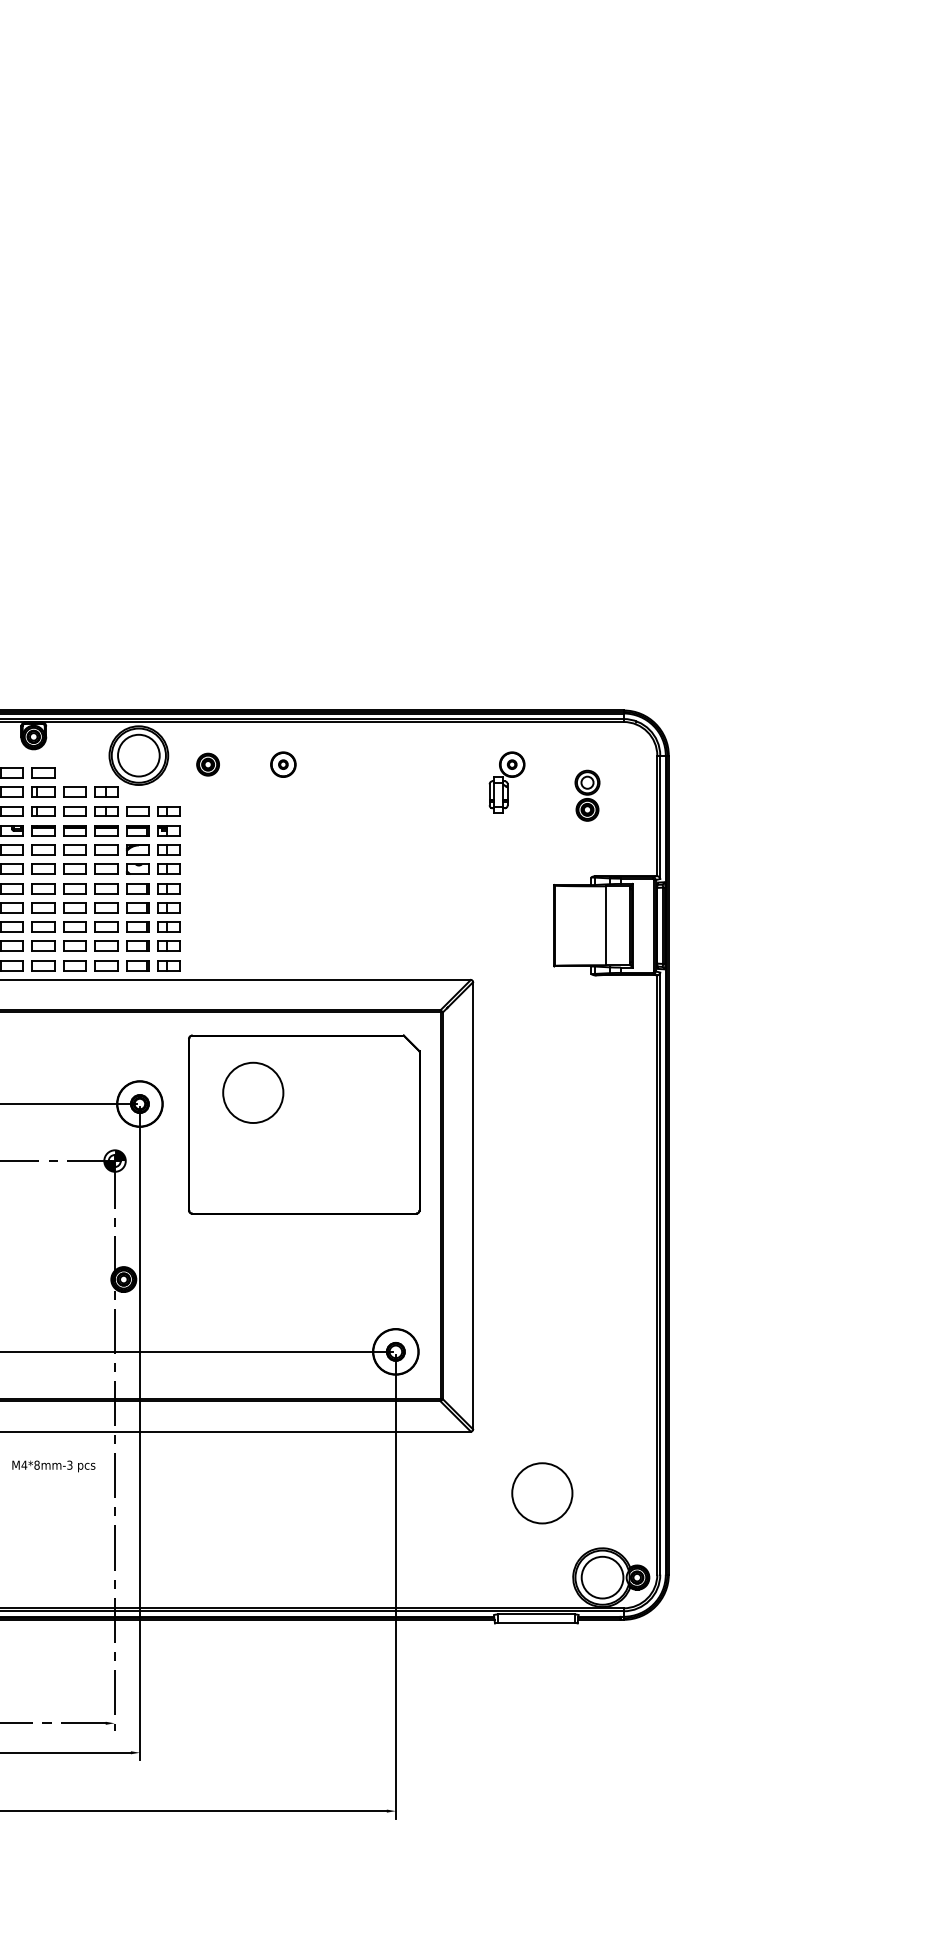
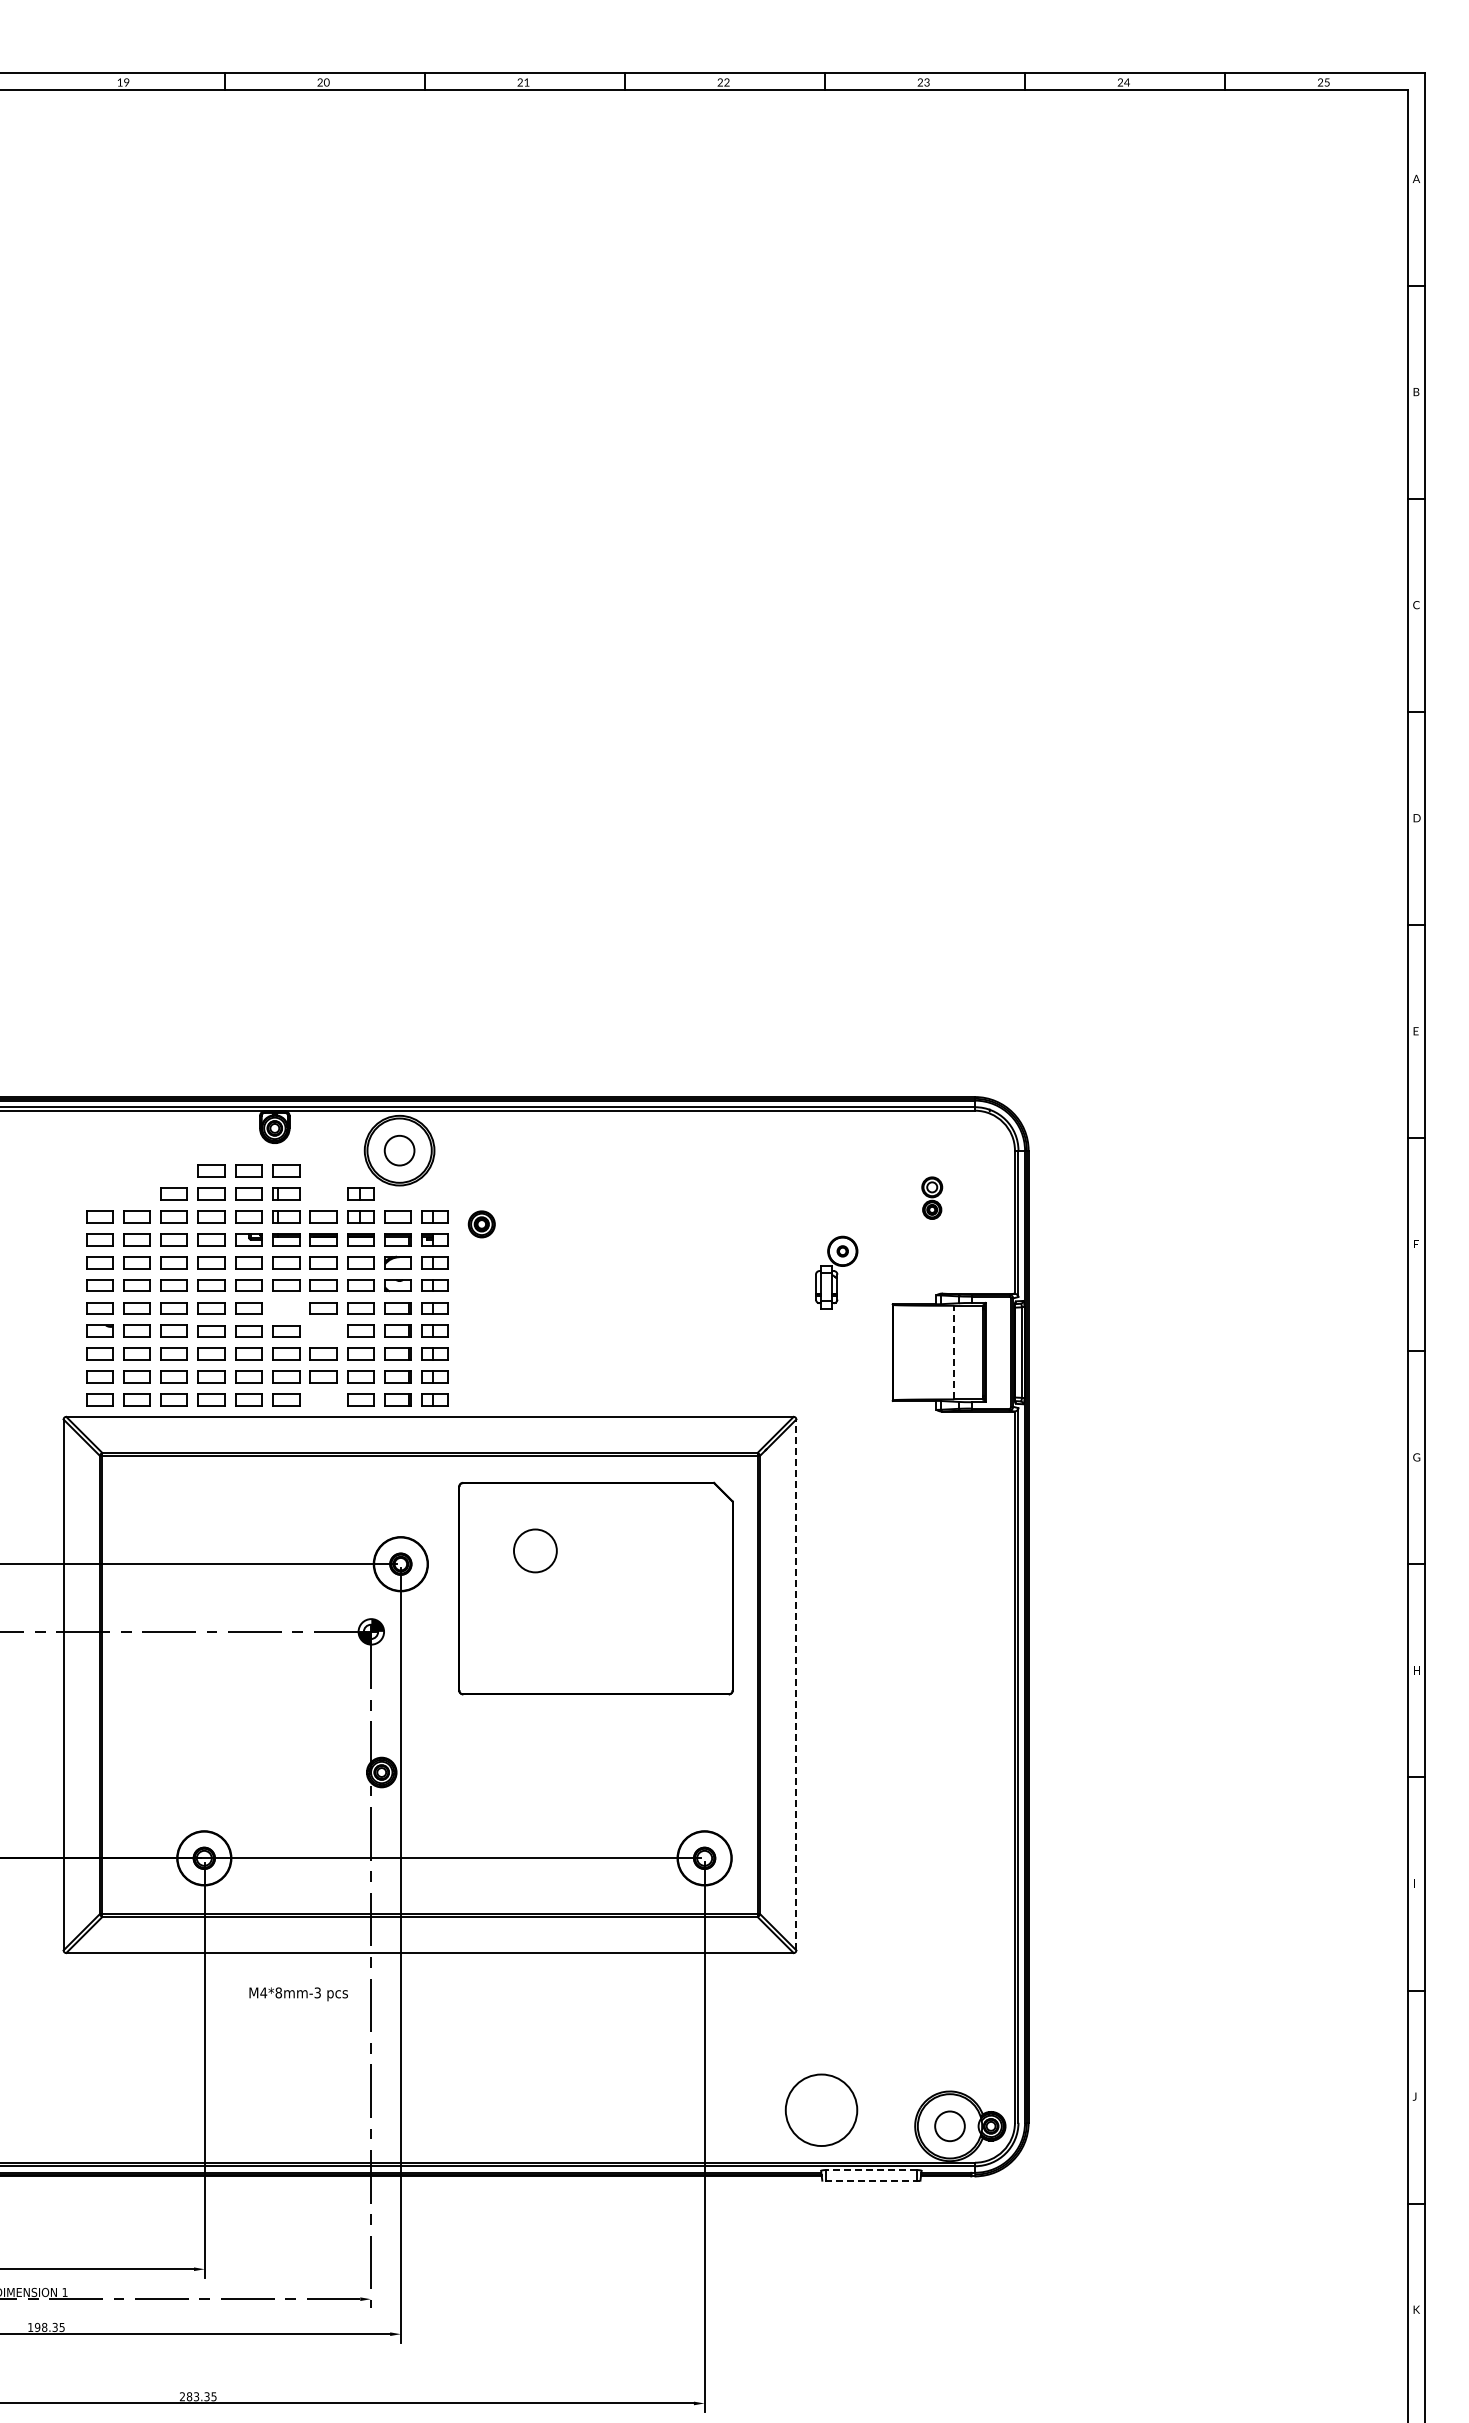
circle: (138, 755) -> (399, 1150), size x0.6
part: (282, 763) -> (570, 1160), removed
part: (207, 764) -> (481, 1224), moved
part: (506, 782) -> (836, 1272), moved
part: (74, 791) -> (323, 1193), removed
part: (587, 795) -> (932, 1197), size x0.7
part: (43, 888) -> (286, 1308), removed
part: (74, 908) -> (323, 1331), removed
line: (606, 925) -> (954, 1352), solid -> dashed
part: (74, 965) -> (323, 1399), removed
circle: (253, 1092) -> (535, 1550), size x0.6
line: (473, 1205) -> (796, 1684), solid -> dashed
circle: (542, 1492) -> (821, 2109), moved
circle: (602, 1577) -> (949, 2126), size x0.6
line: (535, 1614) -> (870, 2170), solid -> dashed
line: (535, 1623) -> (870, 2180), solid -> dashed

